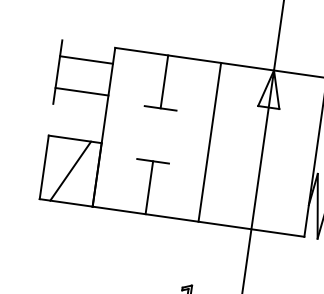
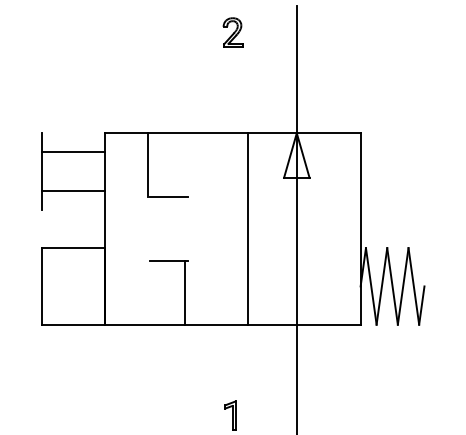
line: (164, 82) -> (148, 165), moved
line: (210, 142) -> (248, 228), moved
line: (70, 171) -> (73, 286), removed
line: (149, 187) -> (185, 292), moved

